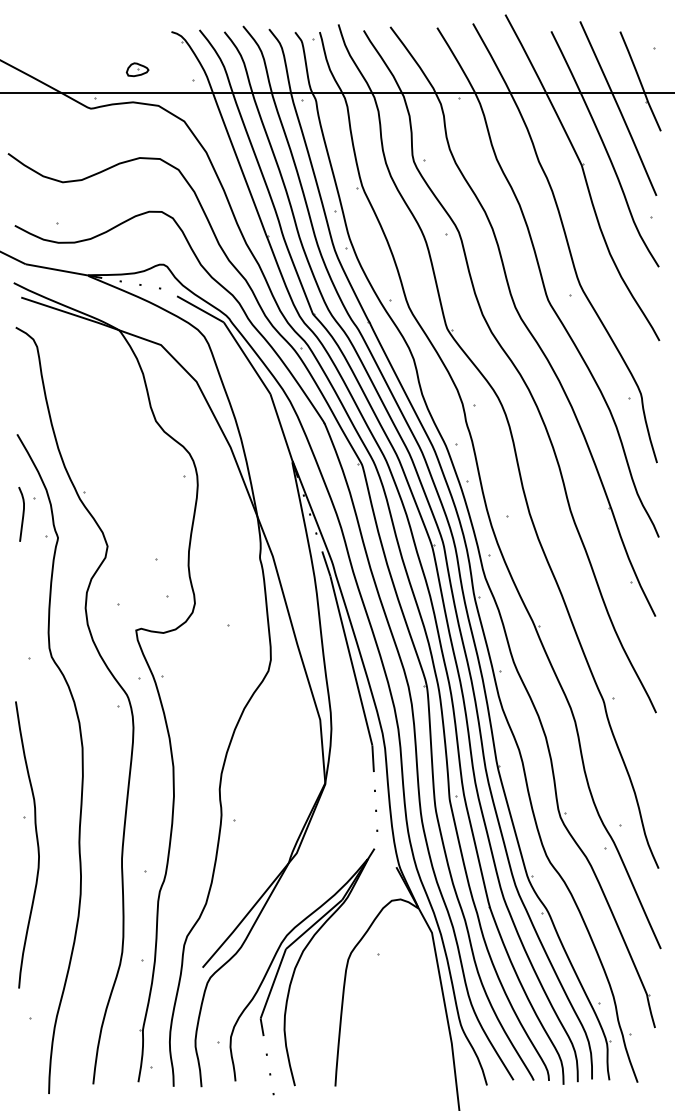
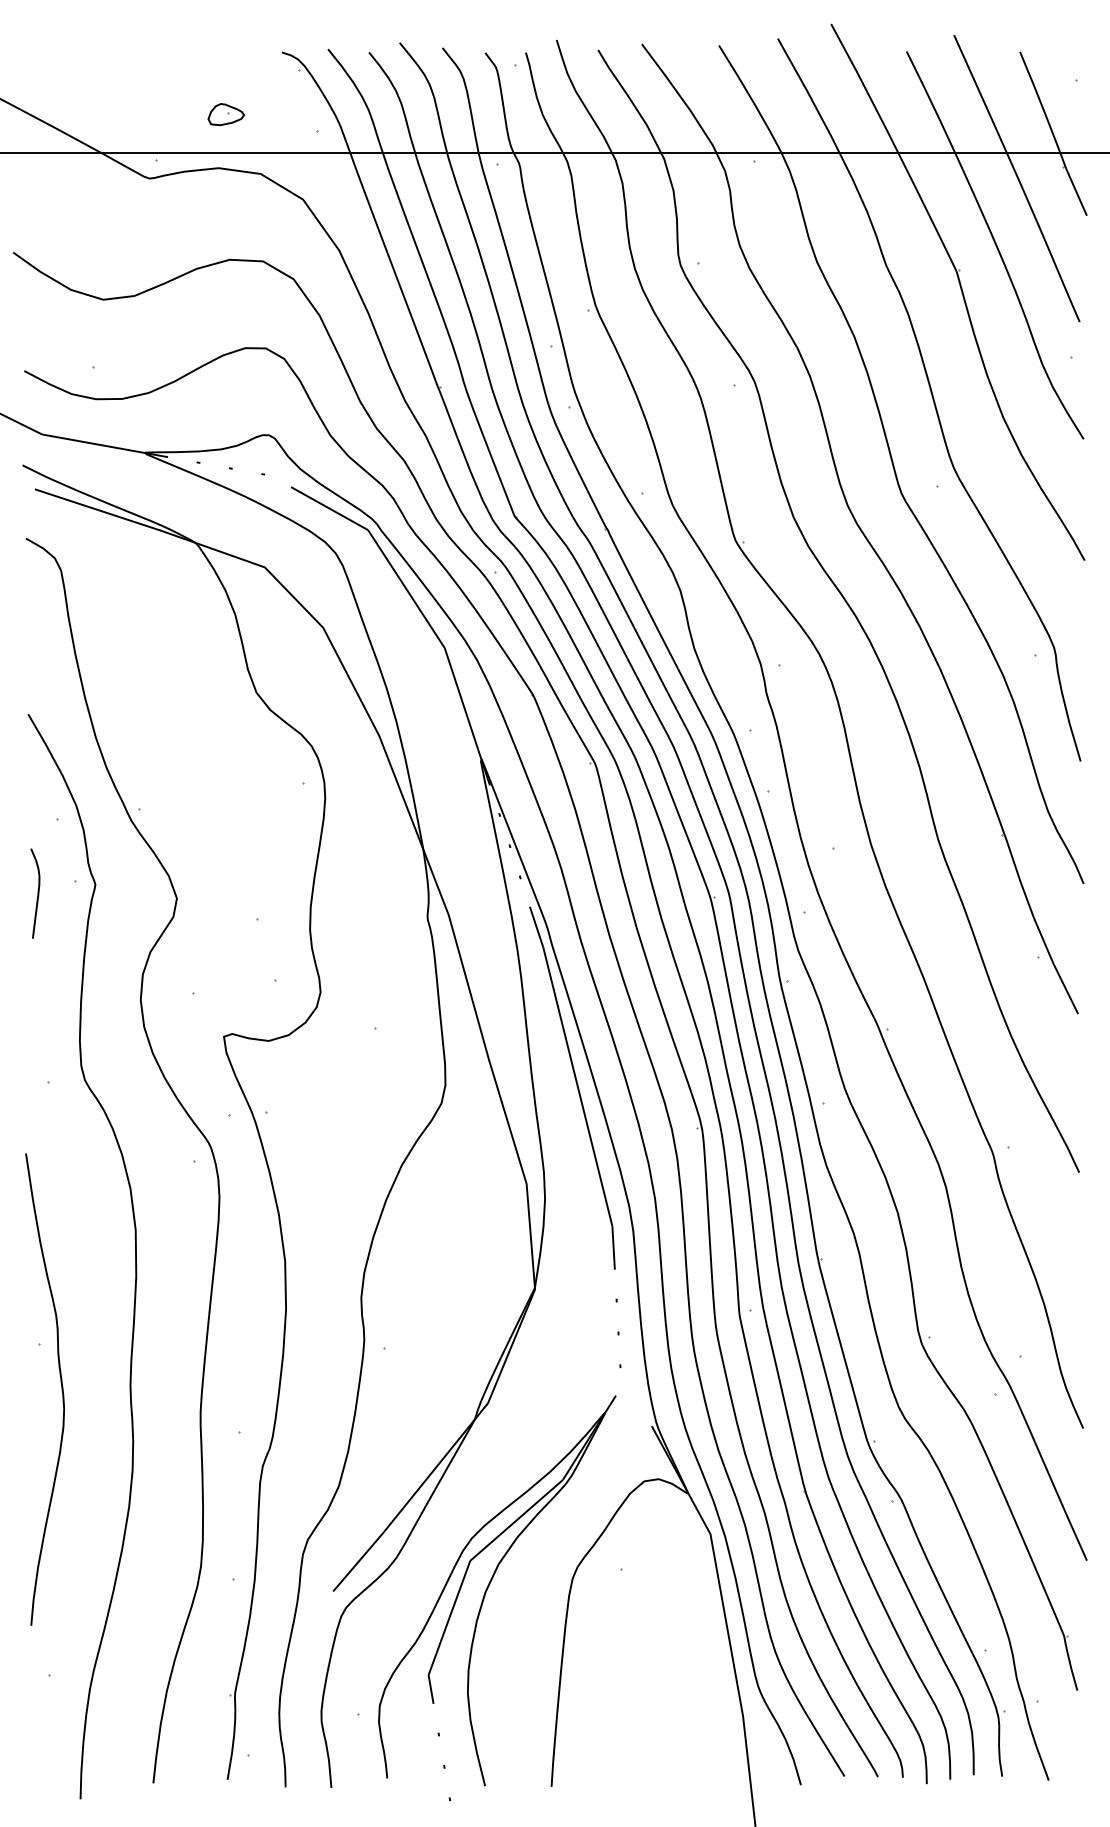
curve: (22, 514) -> (36, 893), moved

